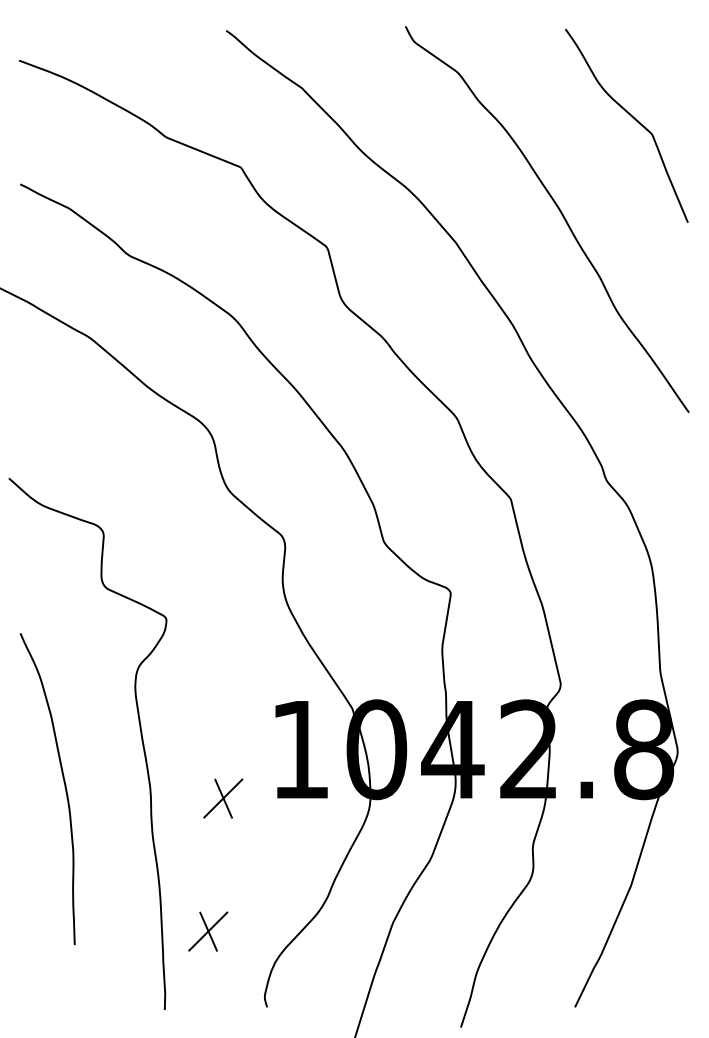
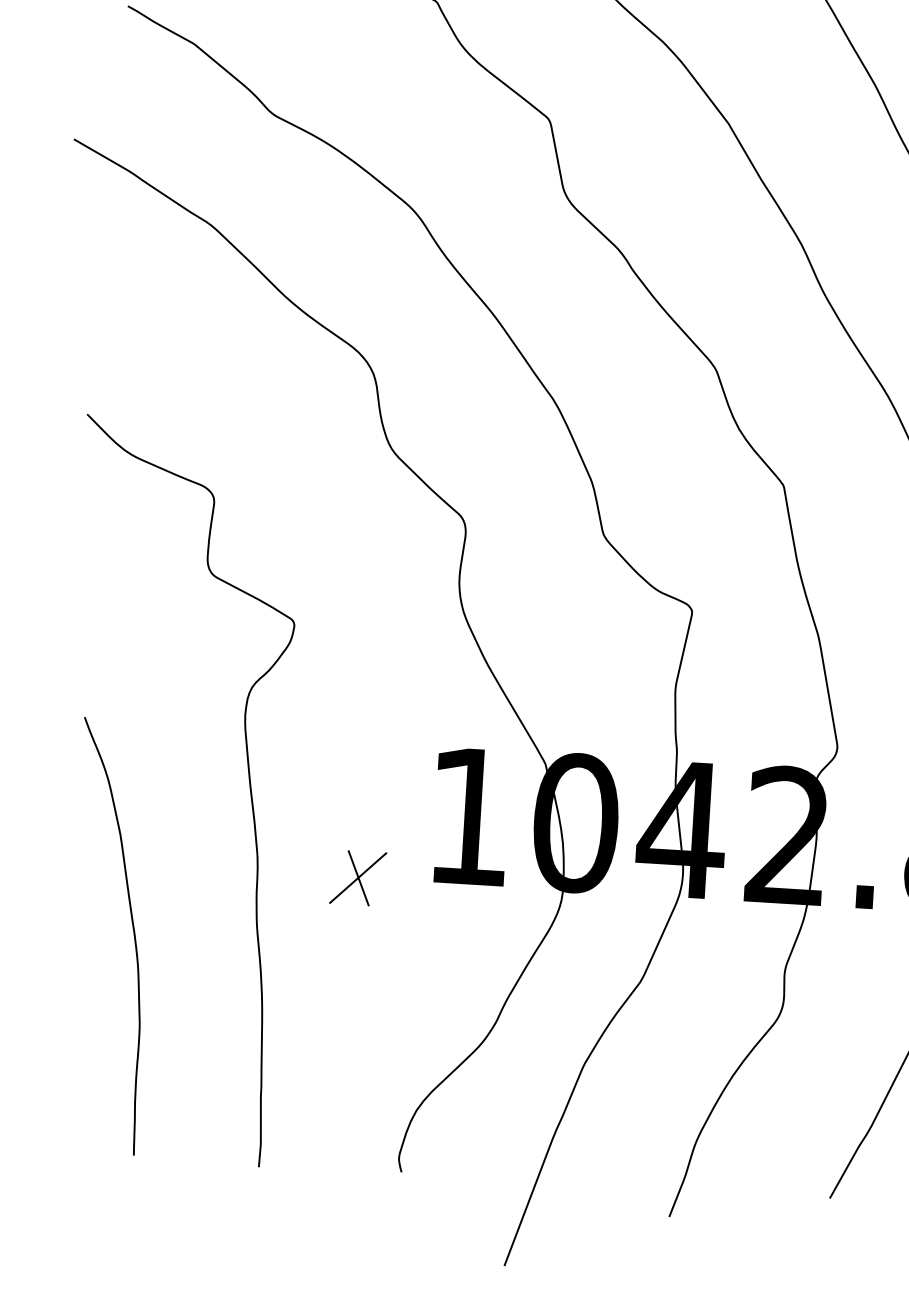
curve: (64, 787) -> (132, 935), moved
part: (208, 931) -> (326, 1061), removed

